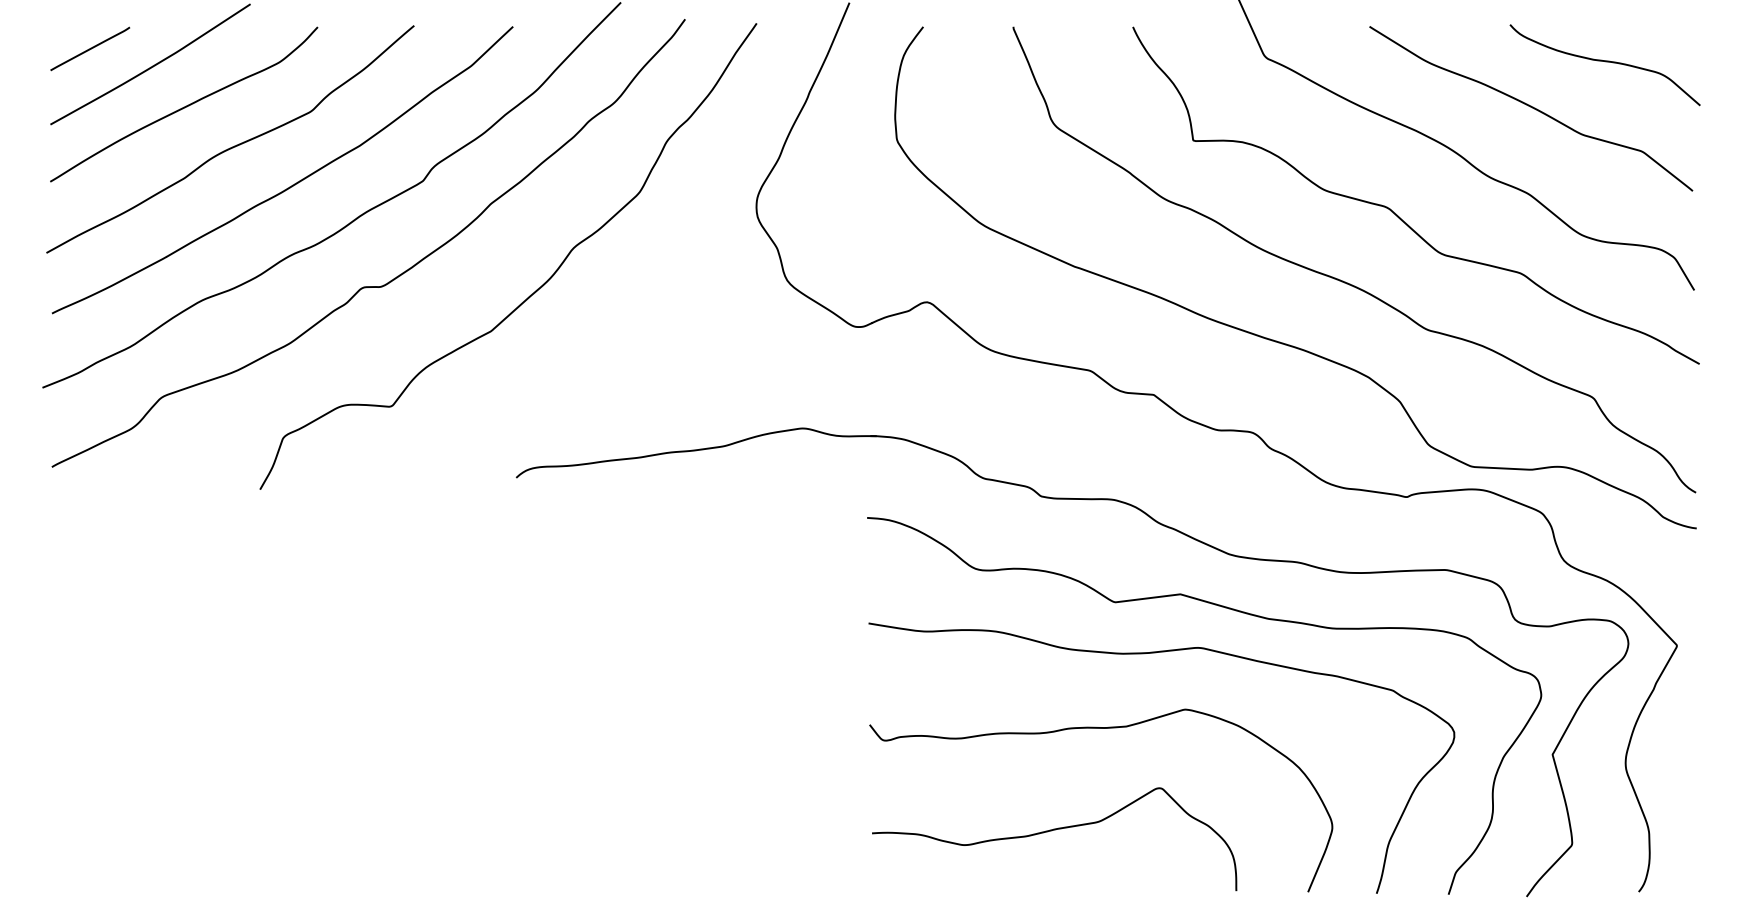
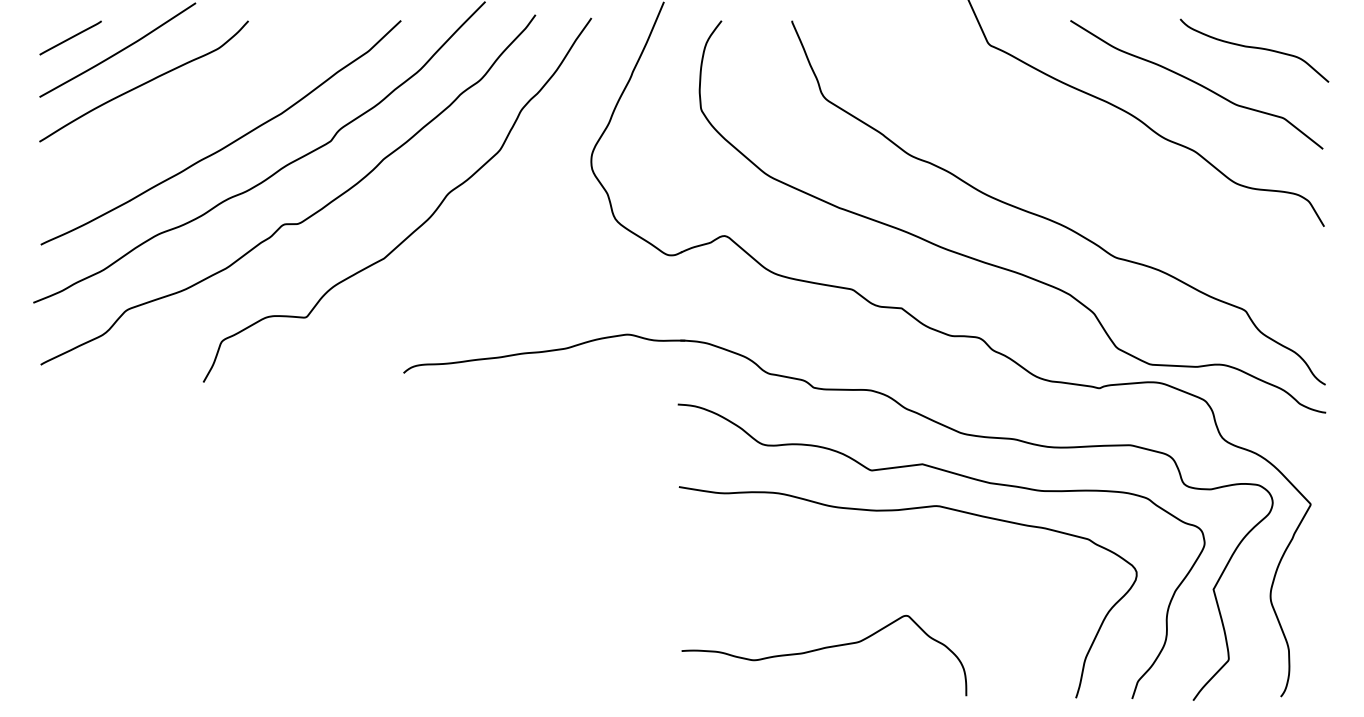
curve: (234, 145) -> (183, 113), removed
curve: (1396, 213) -> (1091, 166), removed
curve: (1101, 728) -> (860, 569), removed

